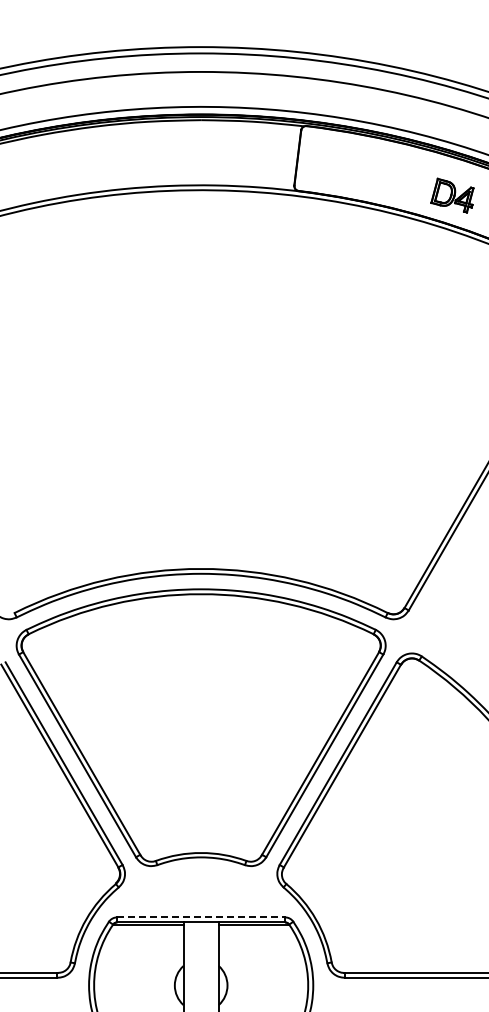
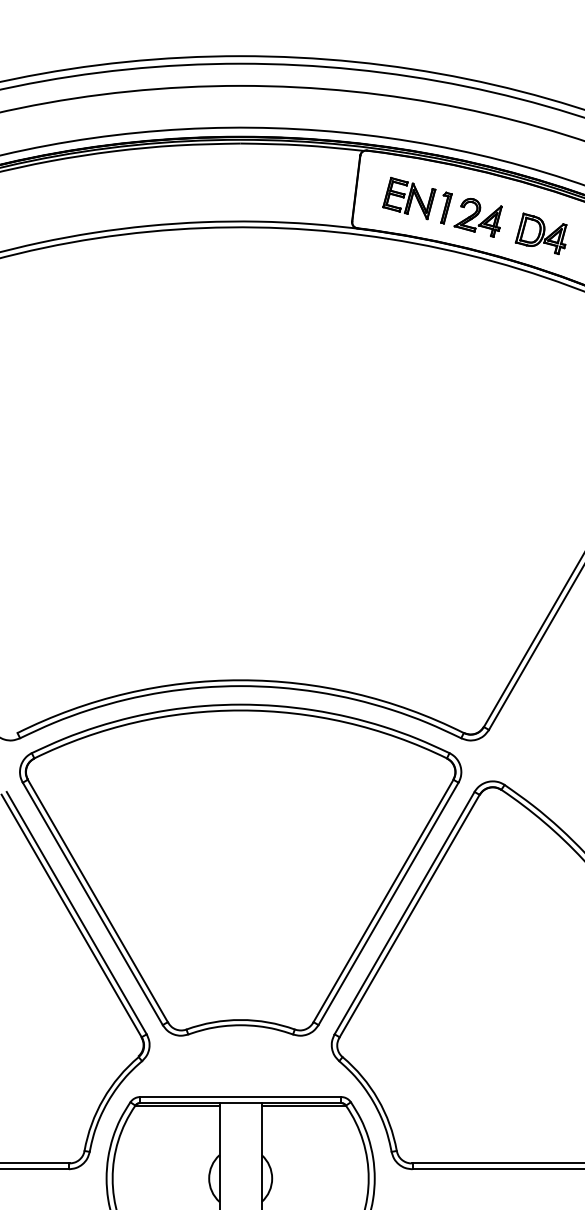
part: (369, 173) -> (442, 207), added
line: (201, 917) -> (241, 1097), dashed -> solid

